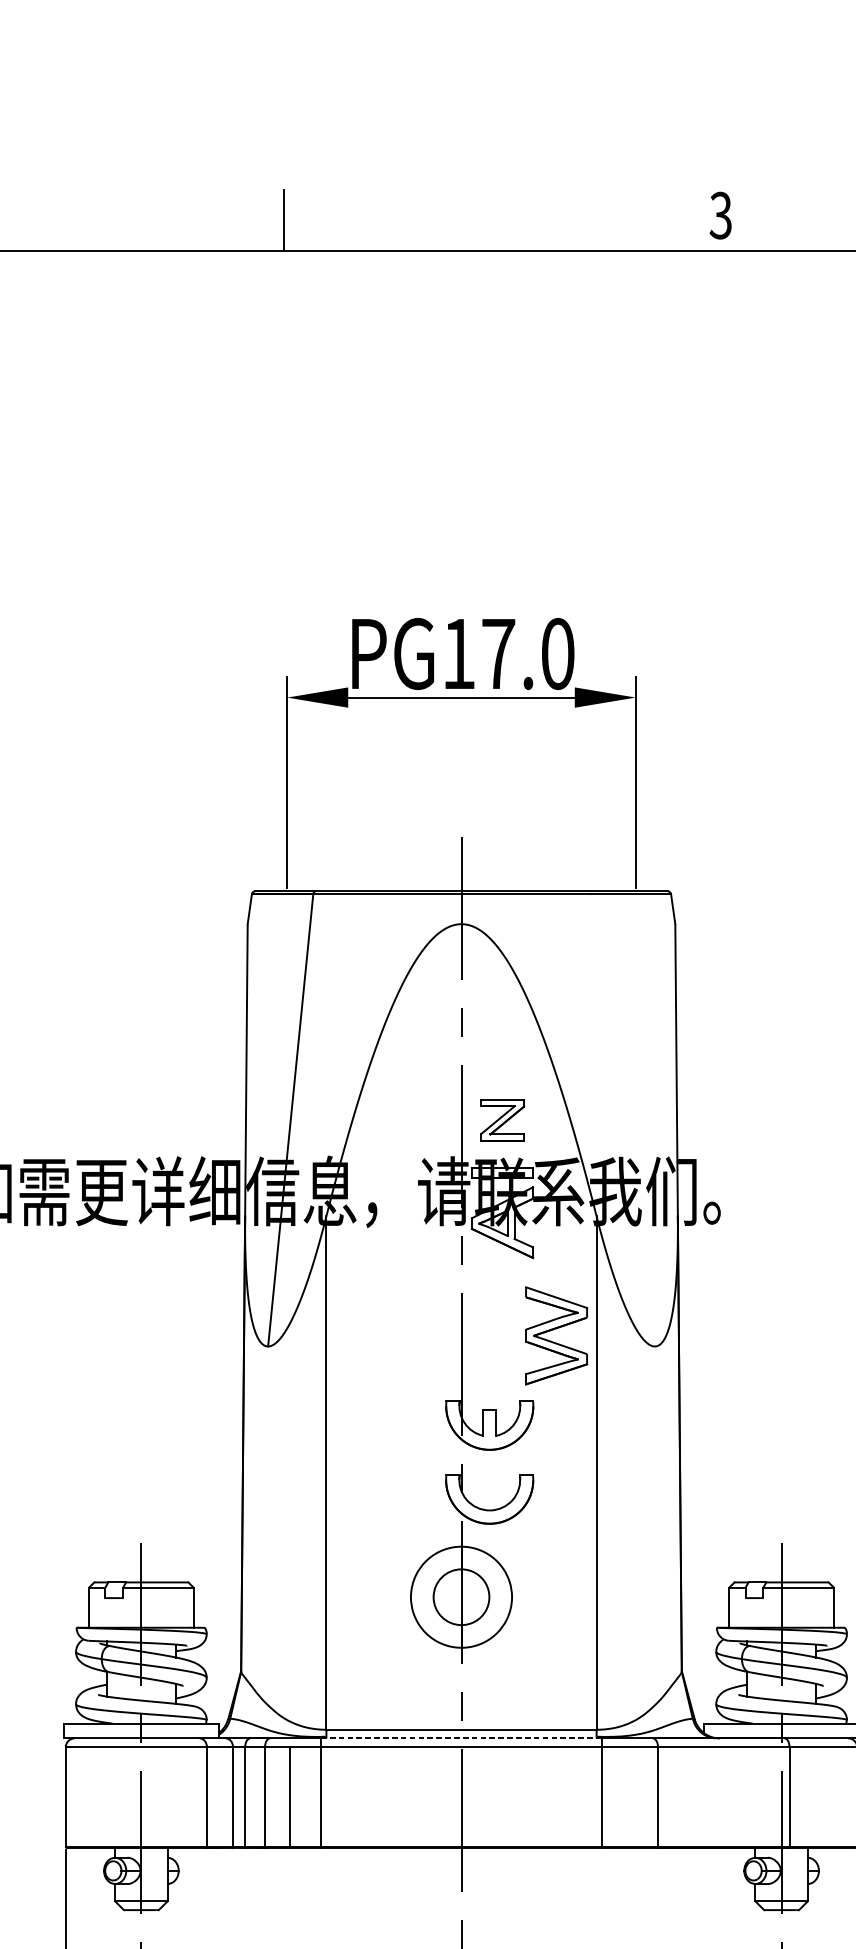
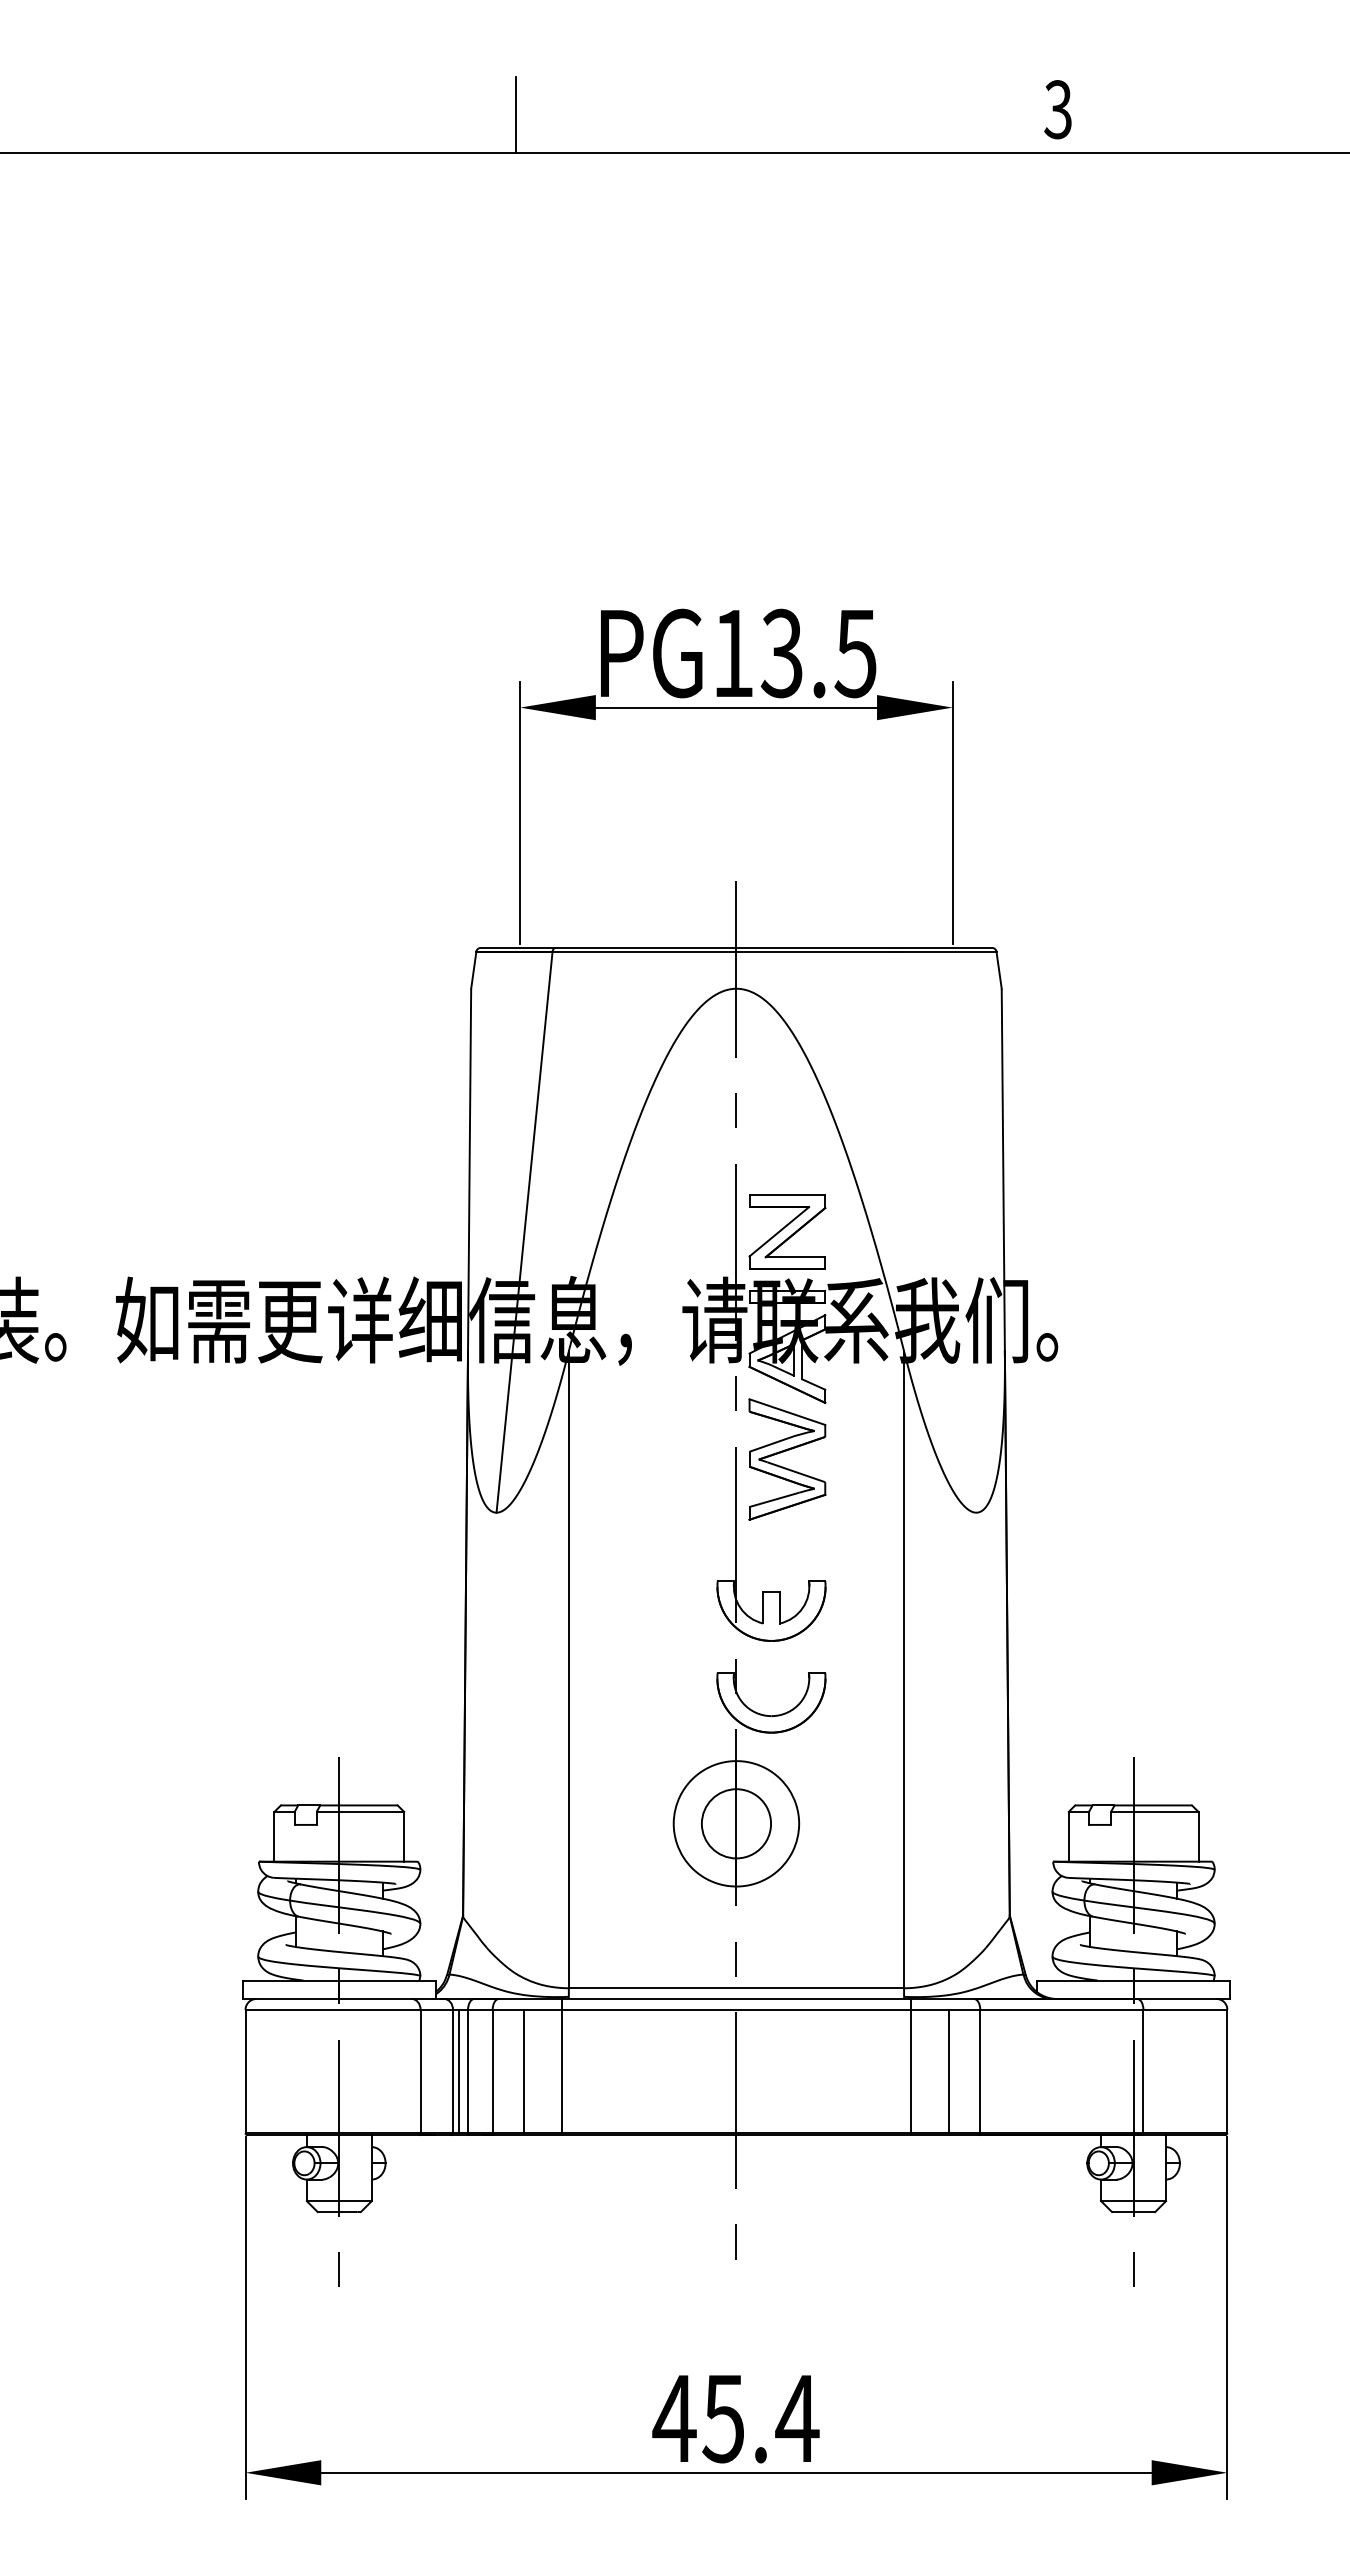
text: (527, 653) -> (818, 653), PG17.0 -> PG13.5
part: (502, 1119) -> (787, 1231), size x1.43
part: (555, 1329) -> (786, 1451), moved
line: (461, 1738) -> (736, 1998), dashed -> solid
line: (238, 1796) -> (459, 2071), added
line: (633, 1796) -> (949, 2071), added

